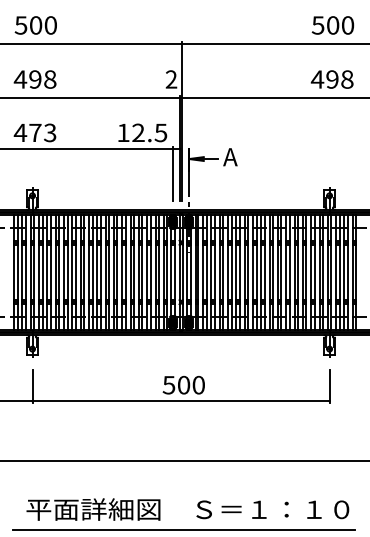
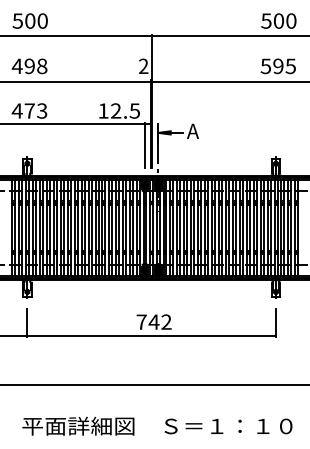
text: (331, 79) -> (277, 66), 498 -> 595
text: (183, 384) -> (153, 321), 500 -> 742
line: (183, 529) -> (153, 442), removed

